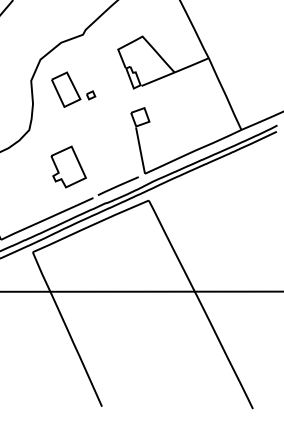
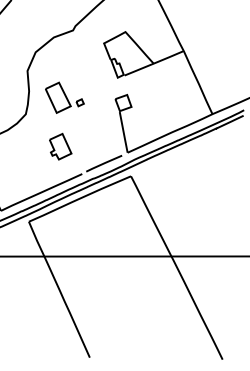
part: (73, 89) -> (64, 97), moved
part: (68, 166) -> (60, 146), size x0.71

